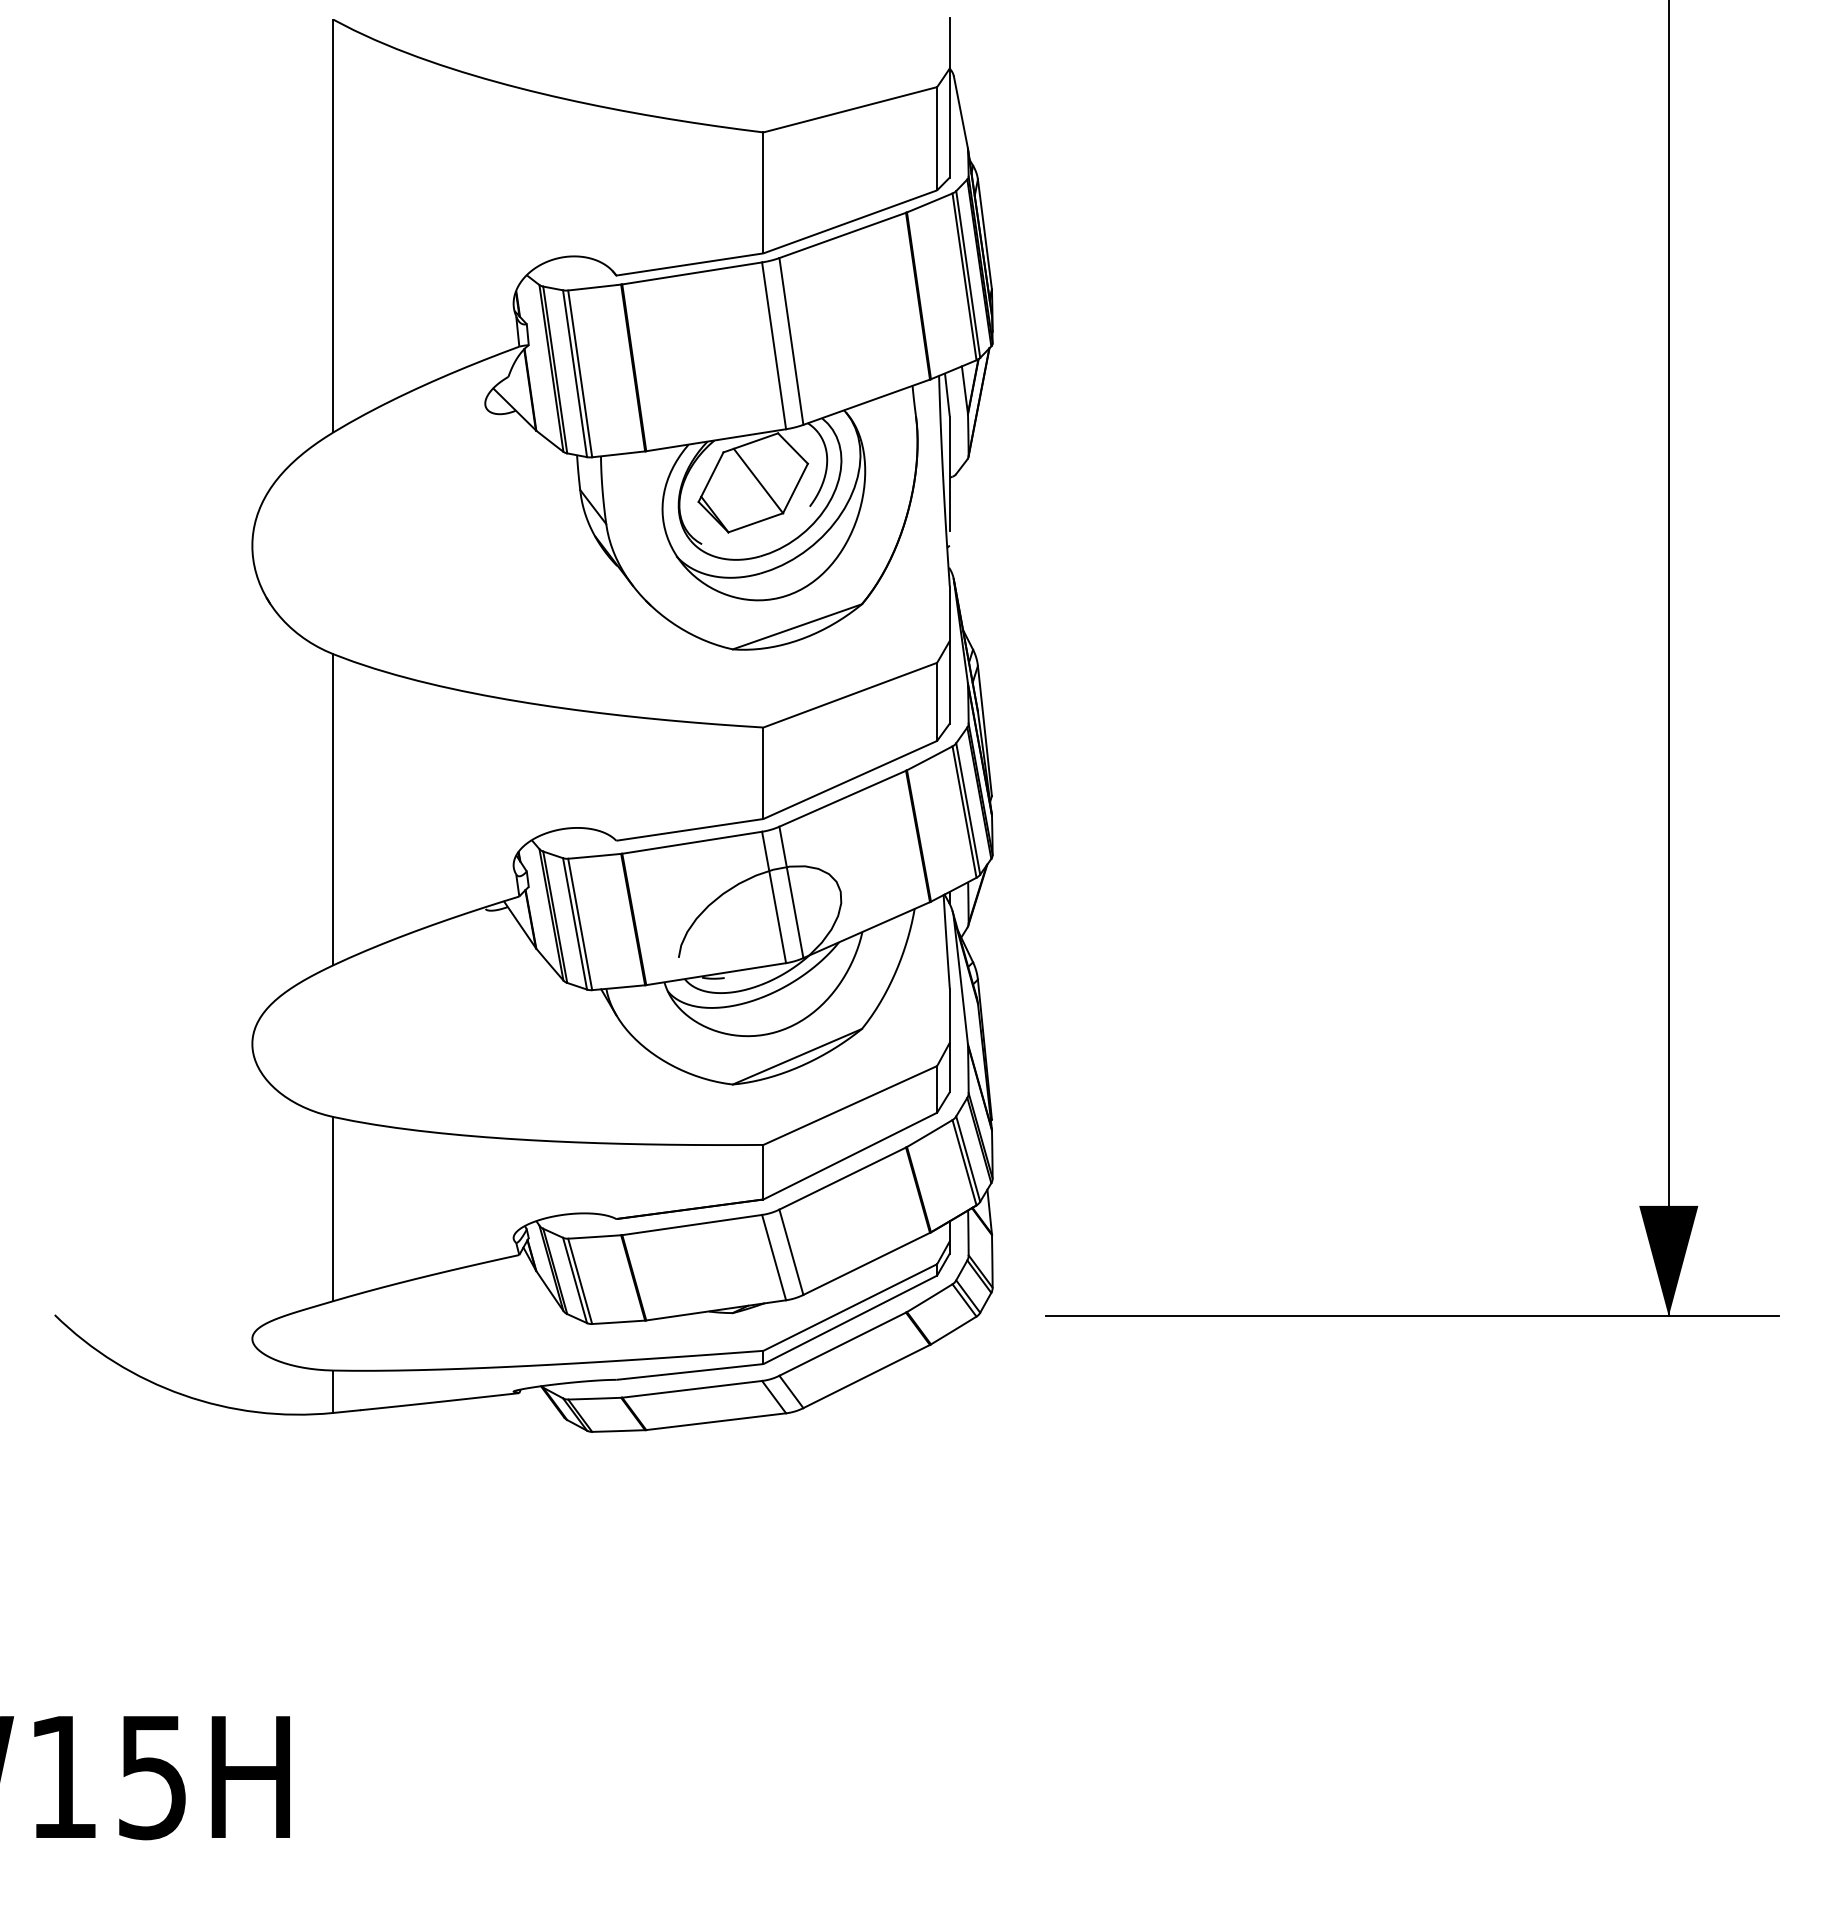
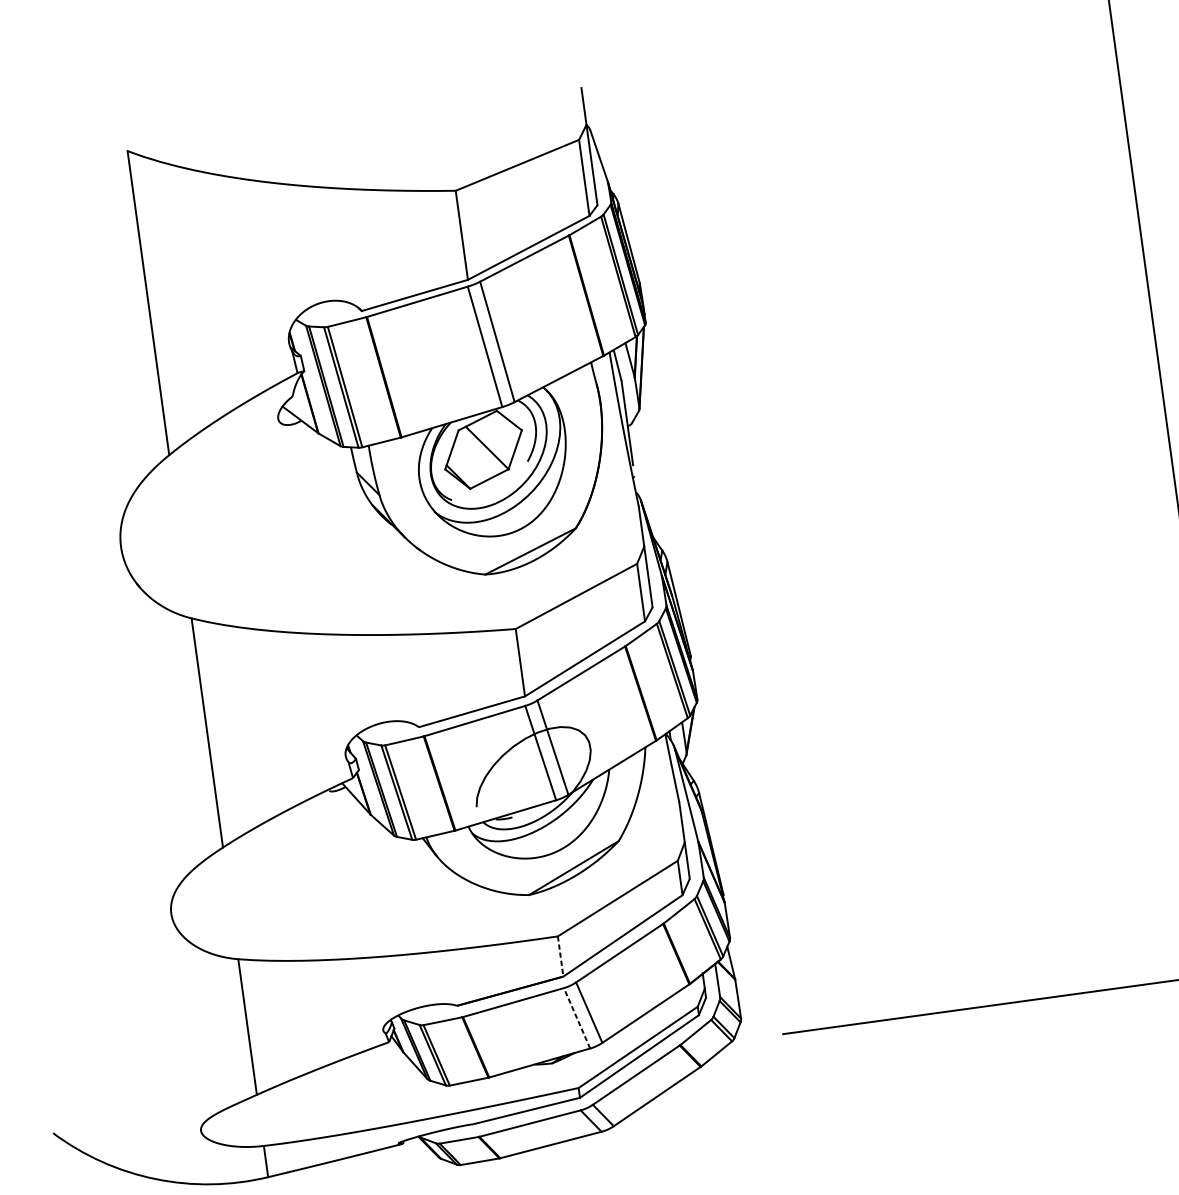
line: (763, 1172) -> (560, 956), solid -> dashed
line: (773, 1257) -> (576, 1018), solid -> dashed

